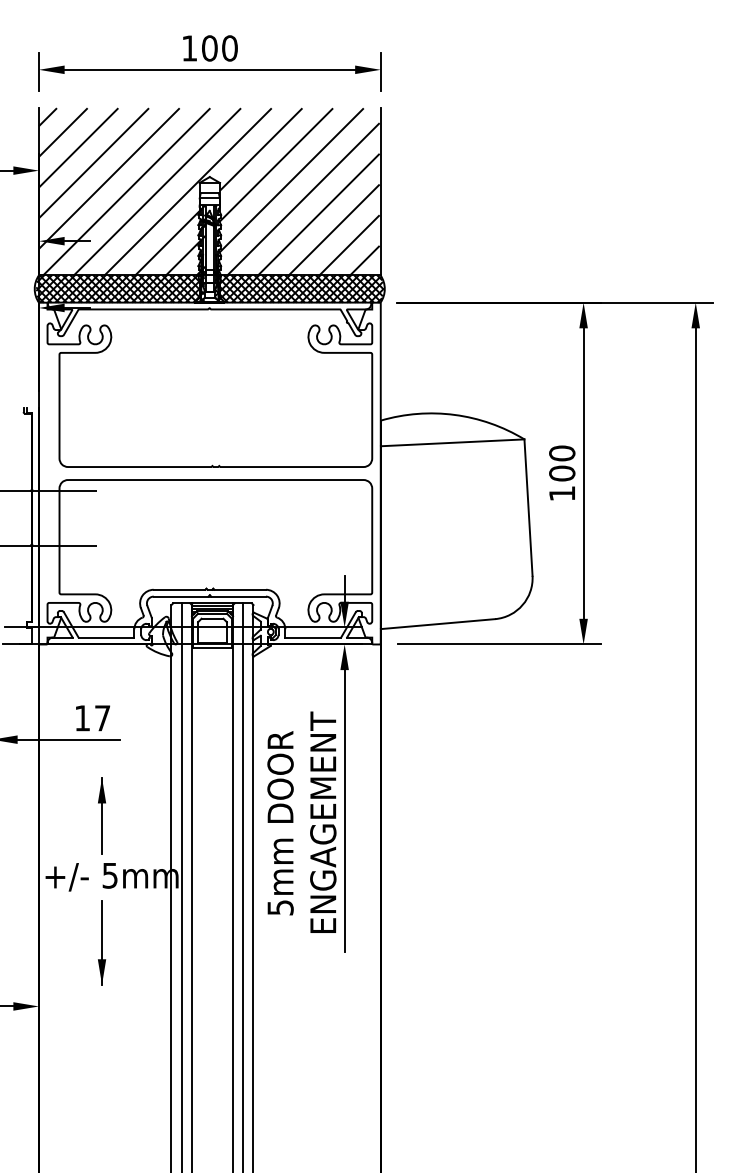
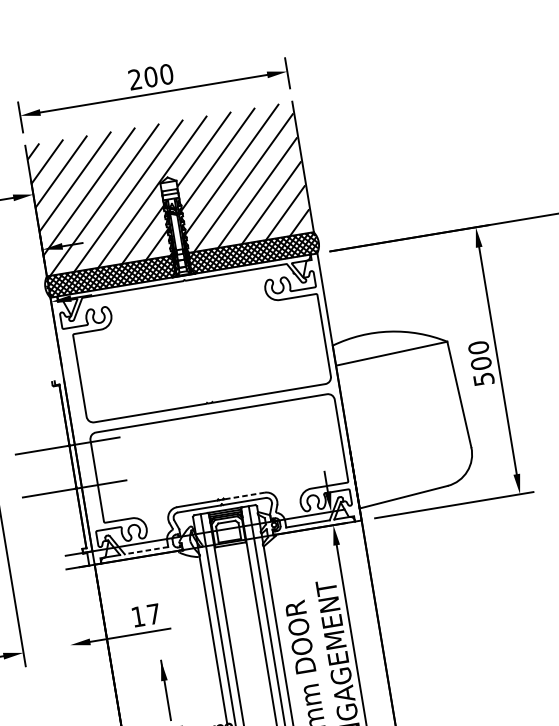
text: (189, 48) -> (135, 79), 100 -> 200
text: (562, 493) -> (484, 379), 100 -> 500
line: (240, 589) -> (244, 495), solid -> dashed
line: (106, 637) -> (146, 550), solid -> dashed

